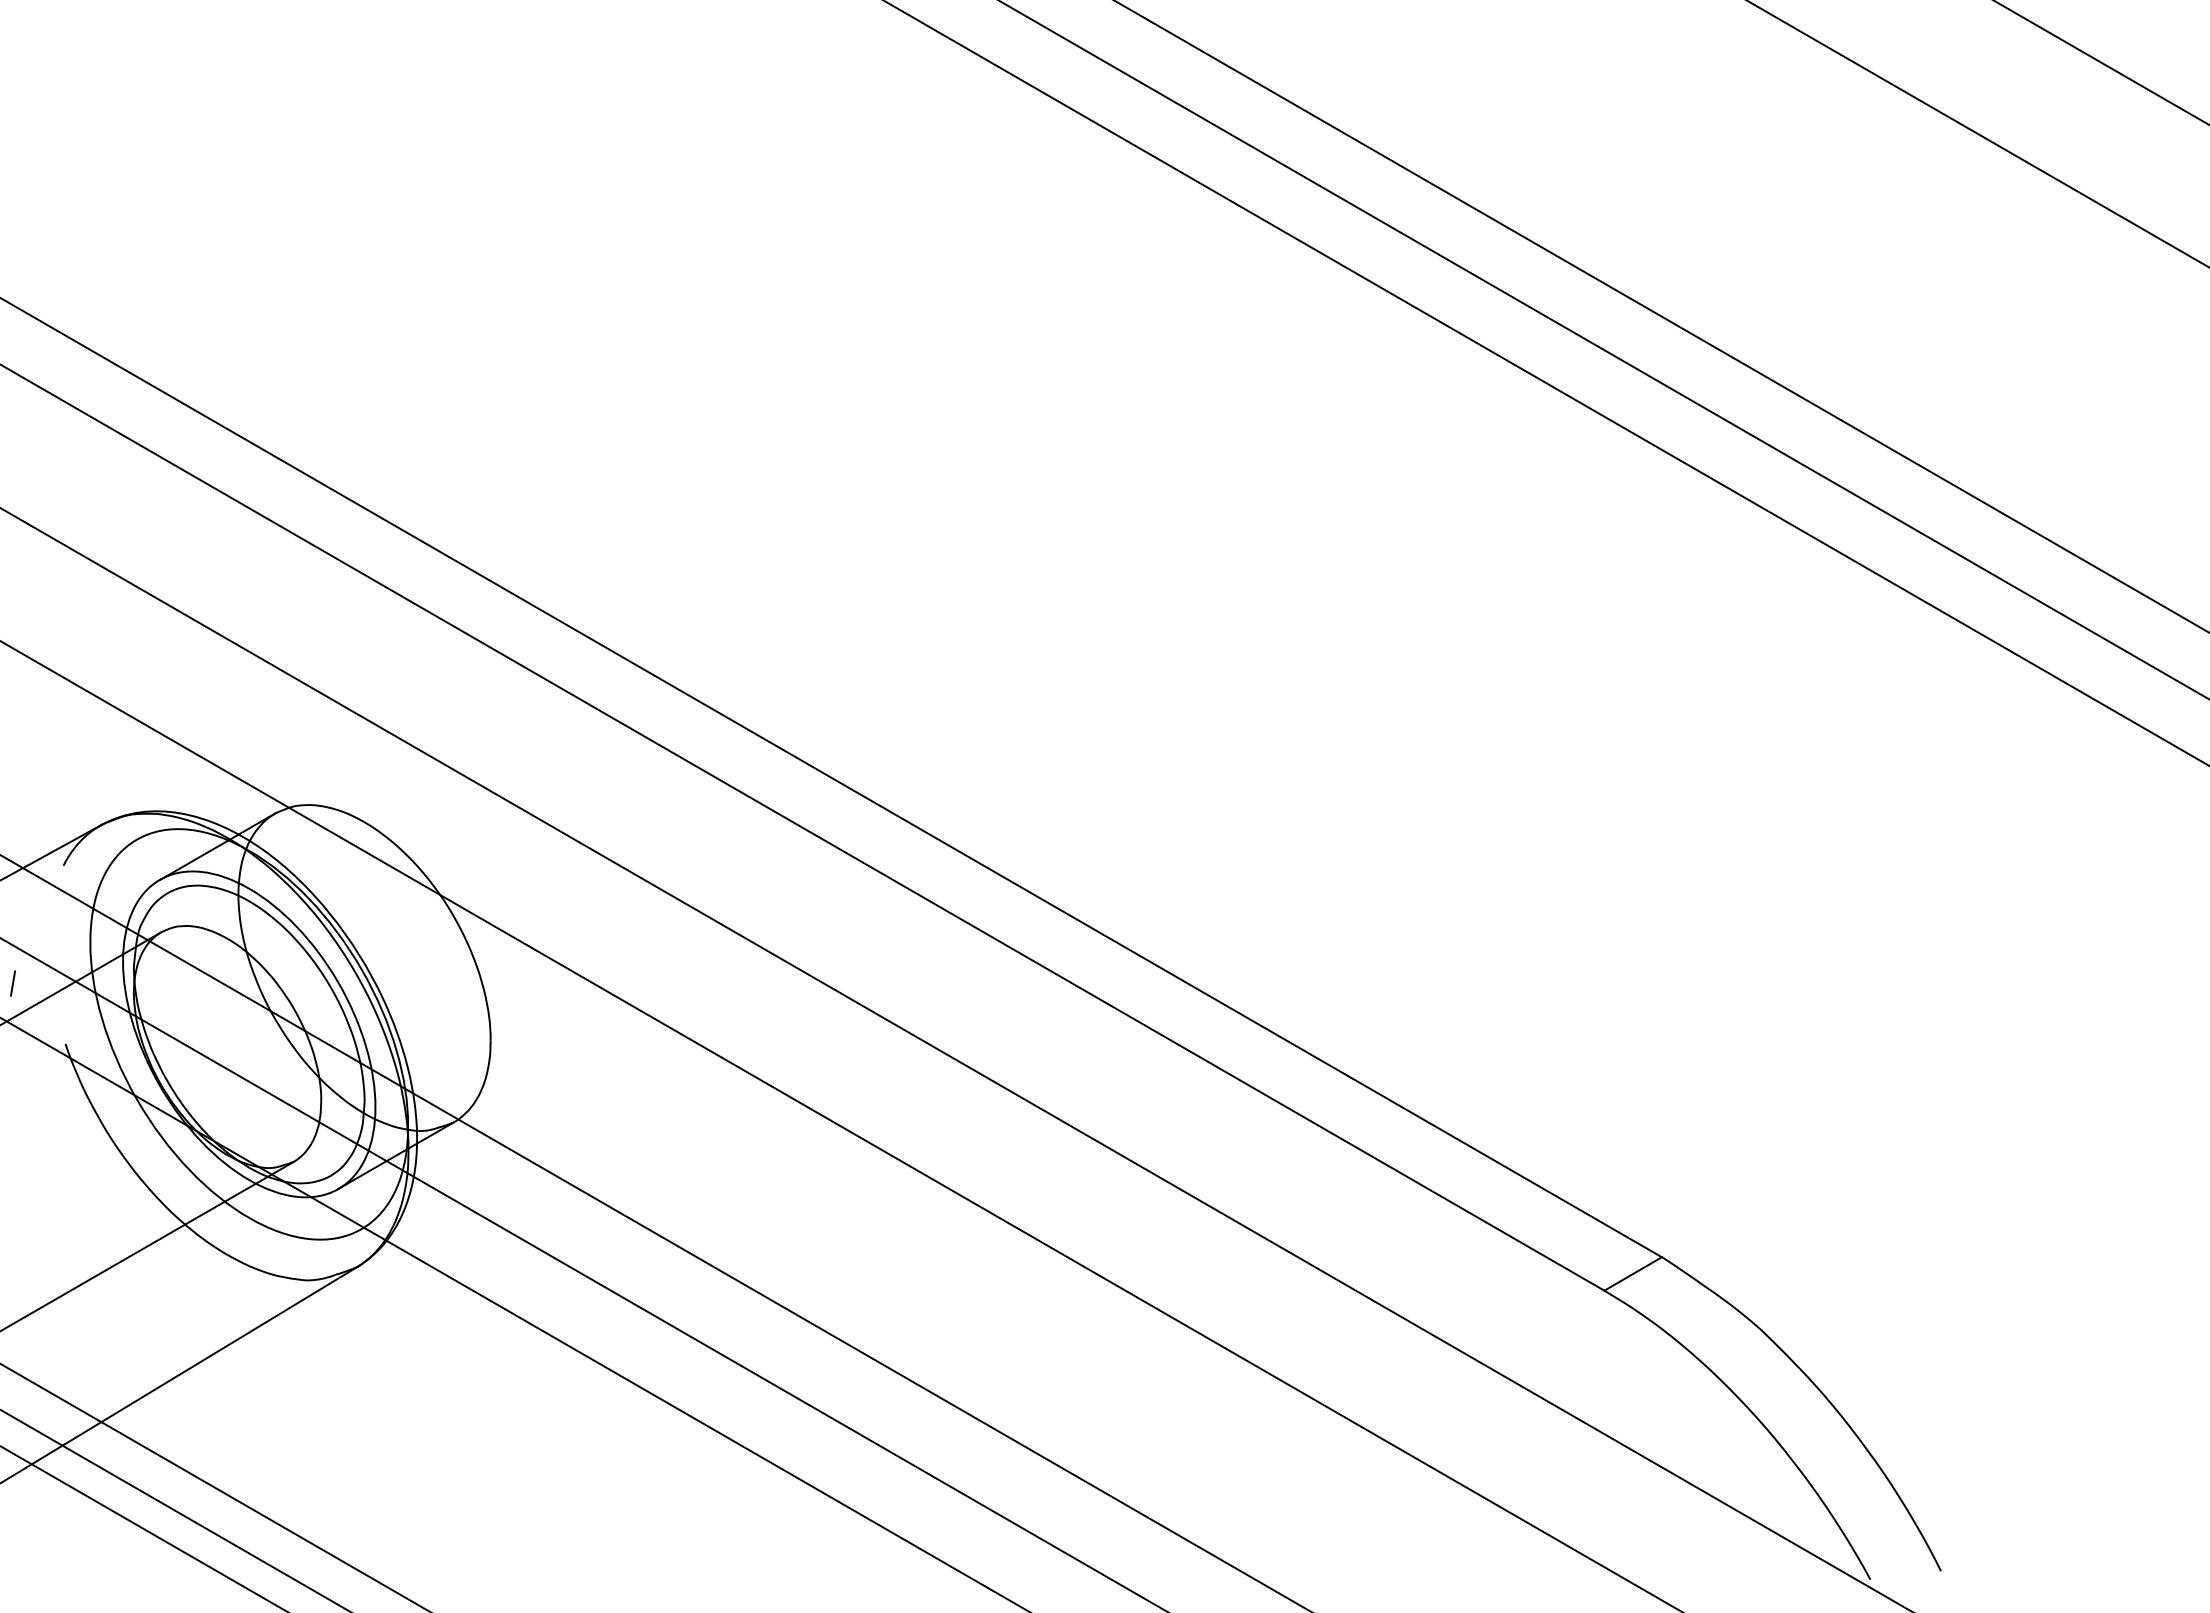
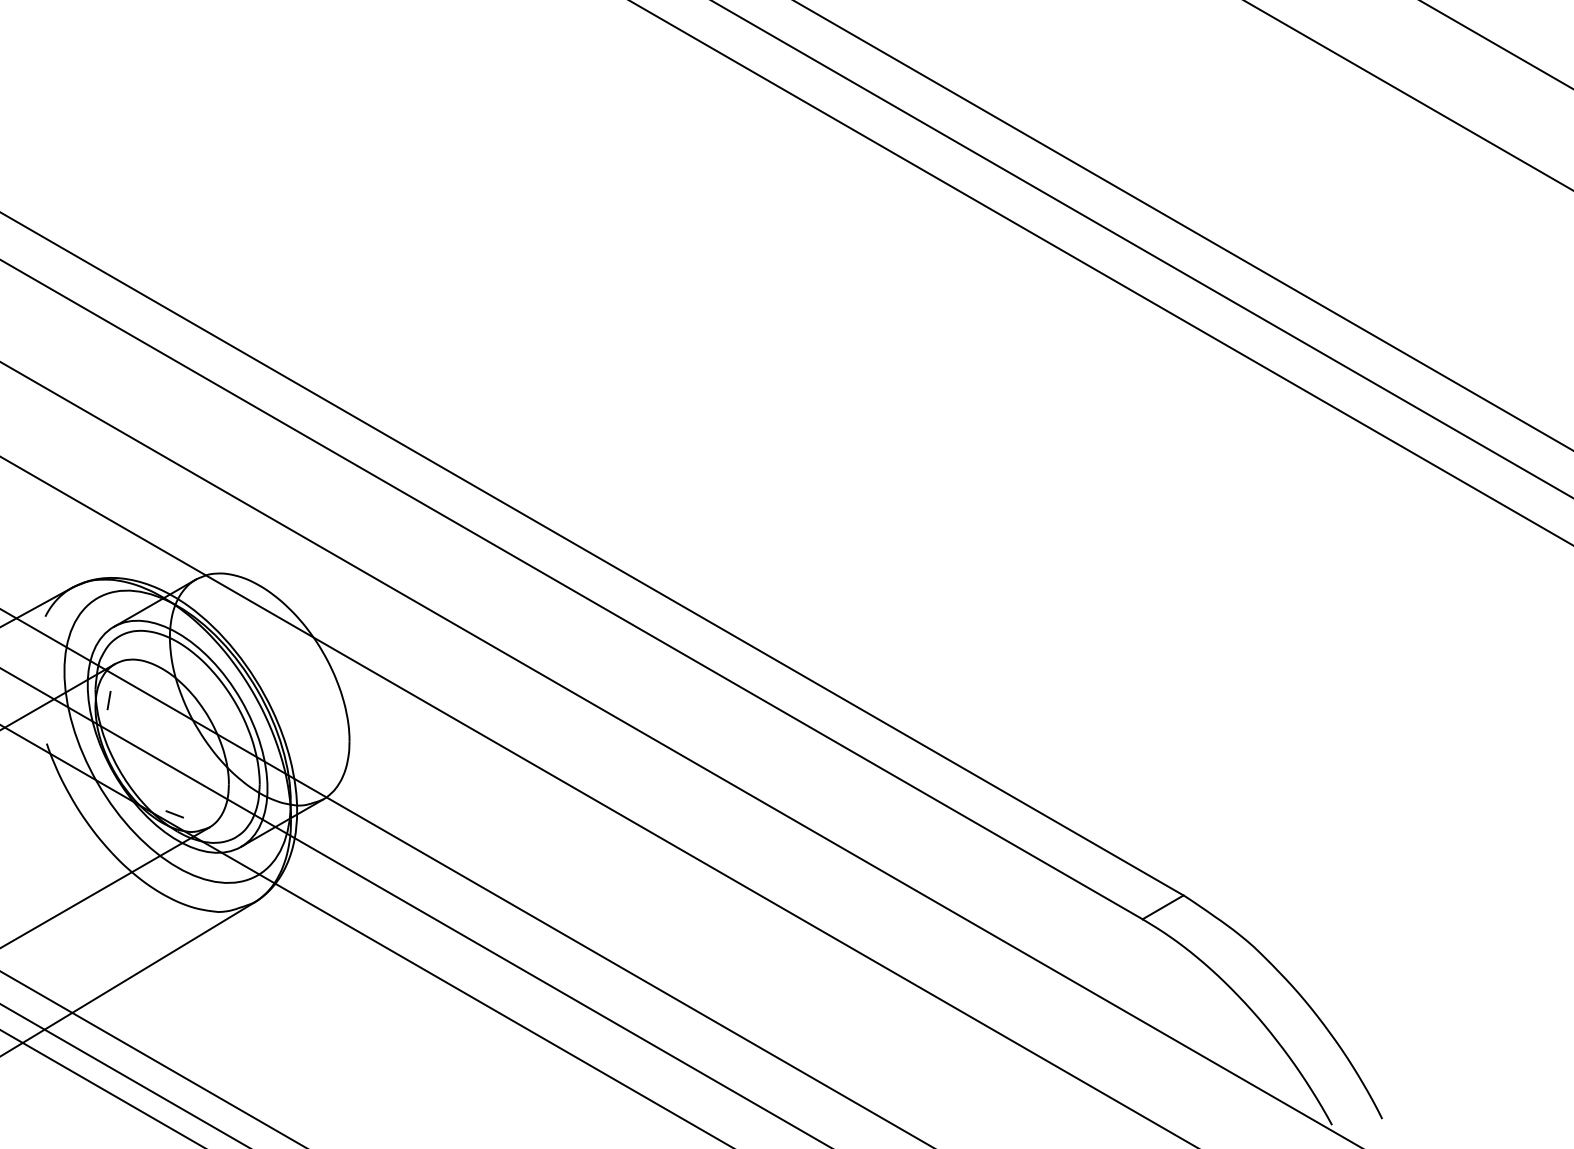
line: (12, 983) -> (108, 700), moved
line: (244, 1142) -> (174, 813), added

